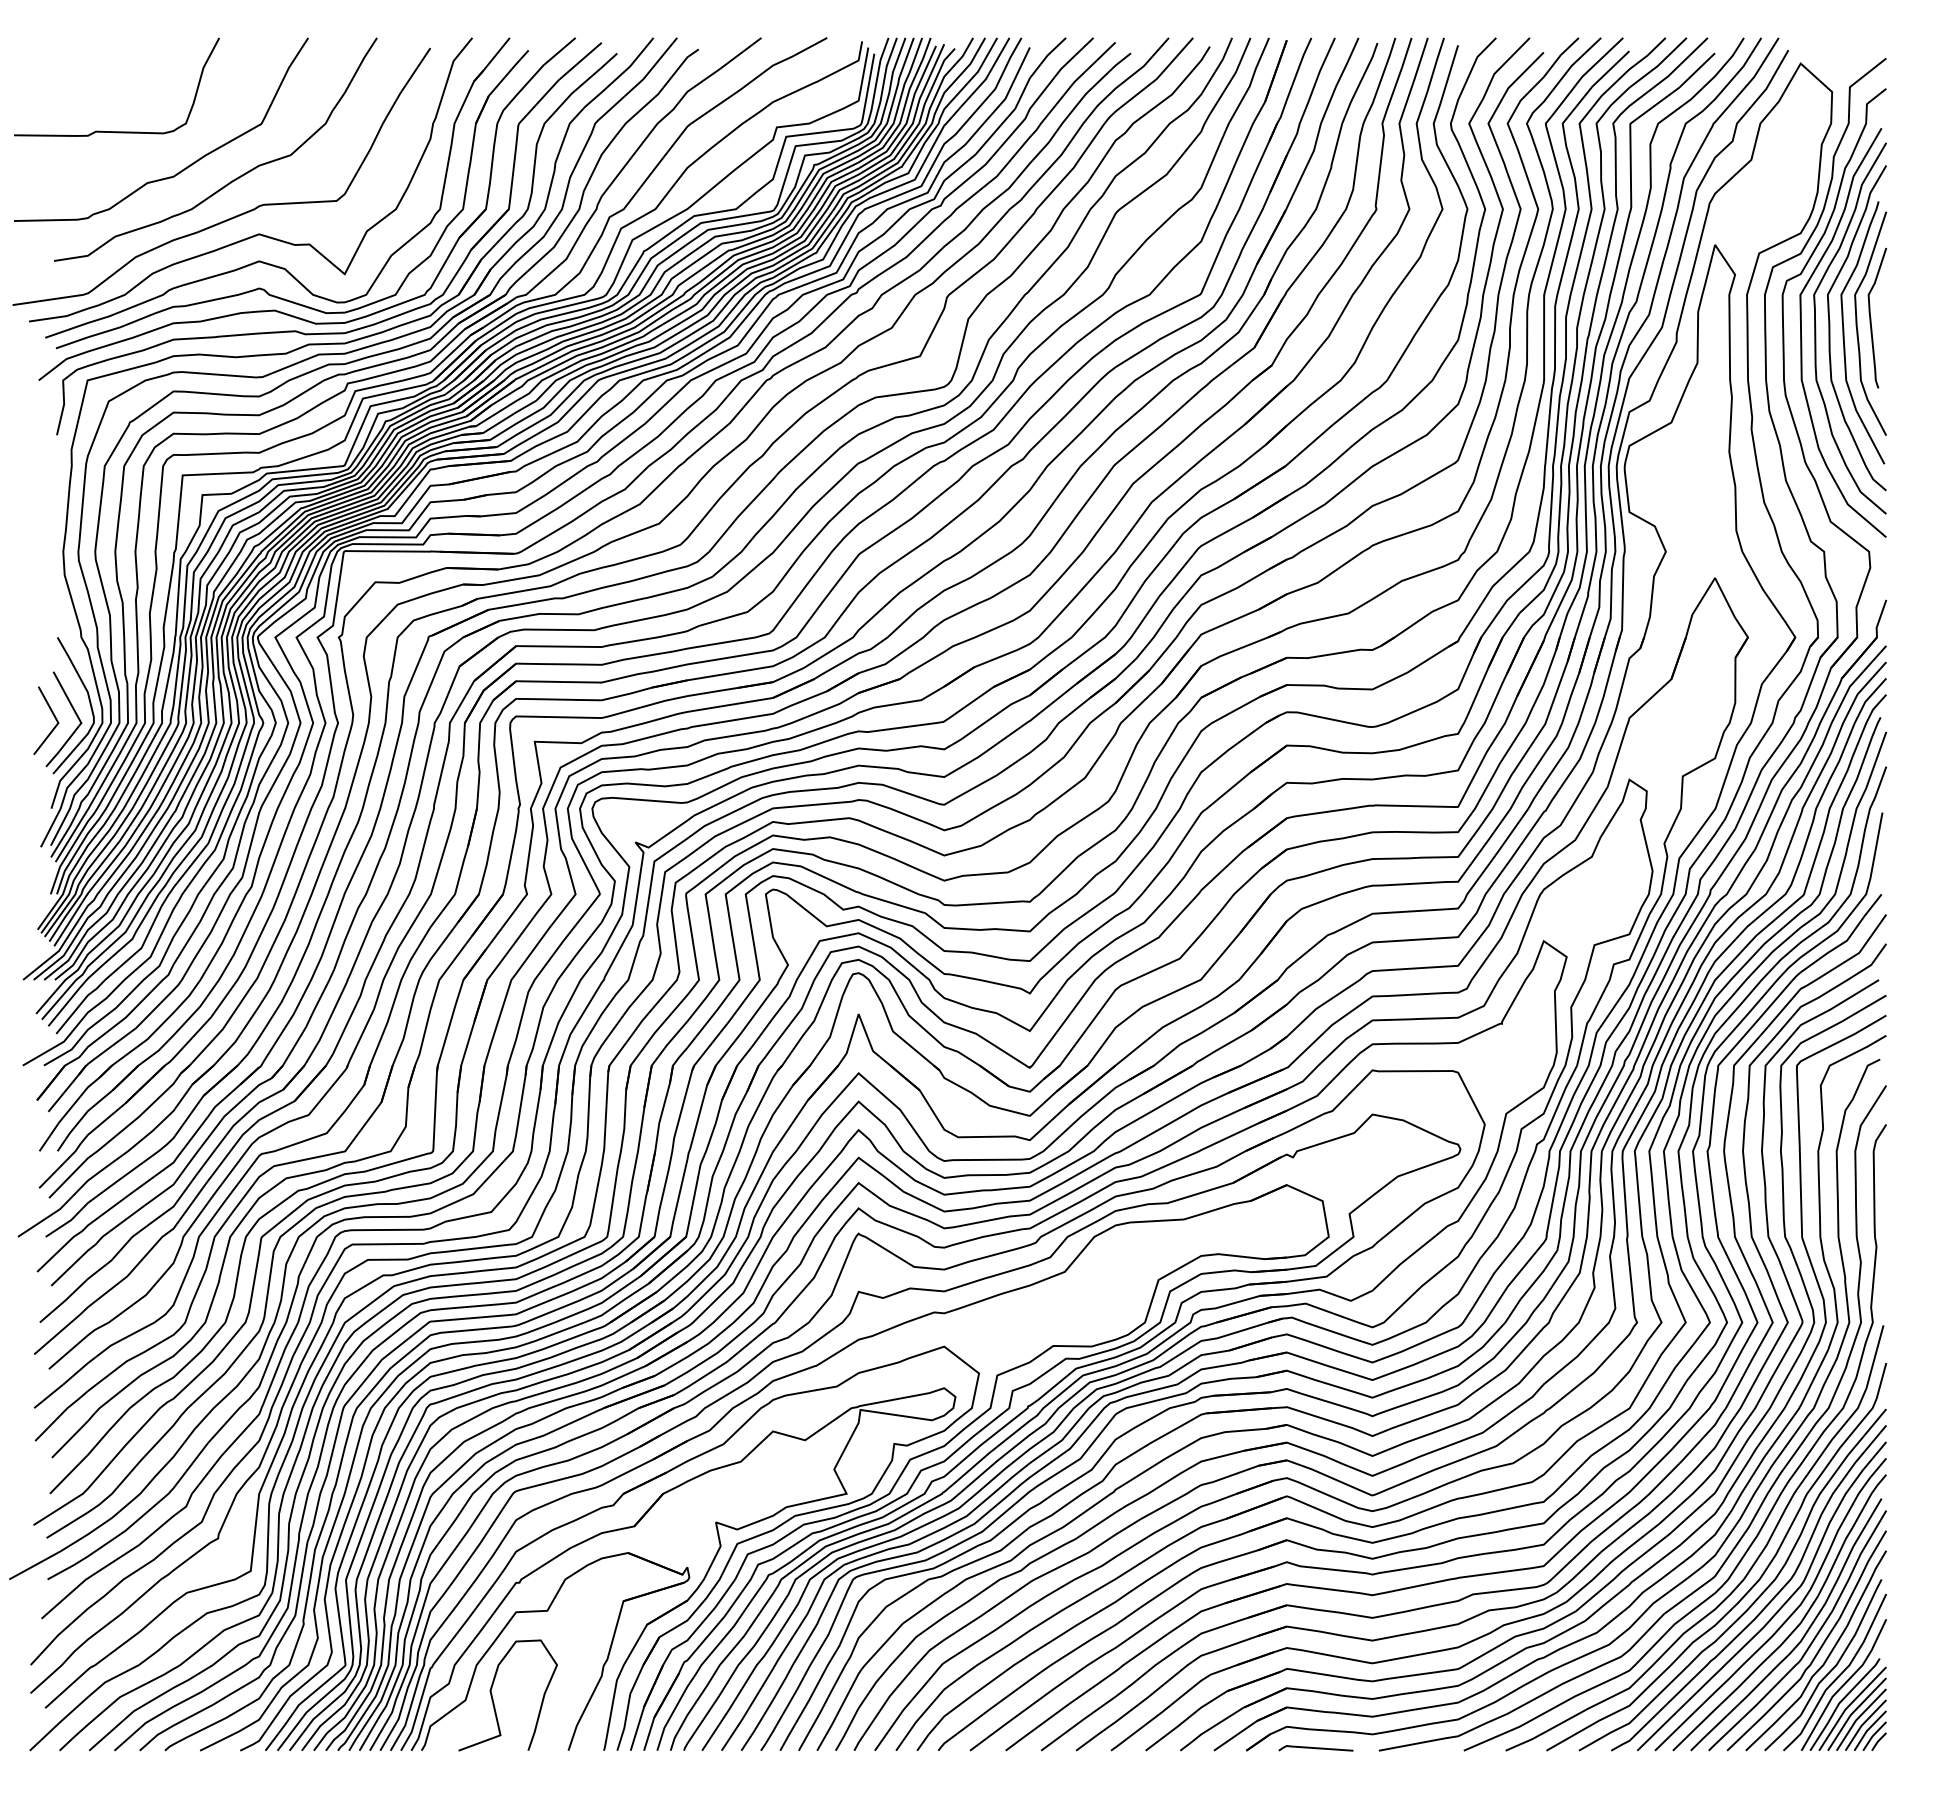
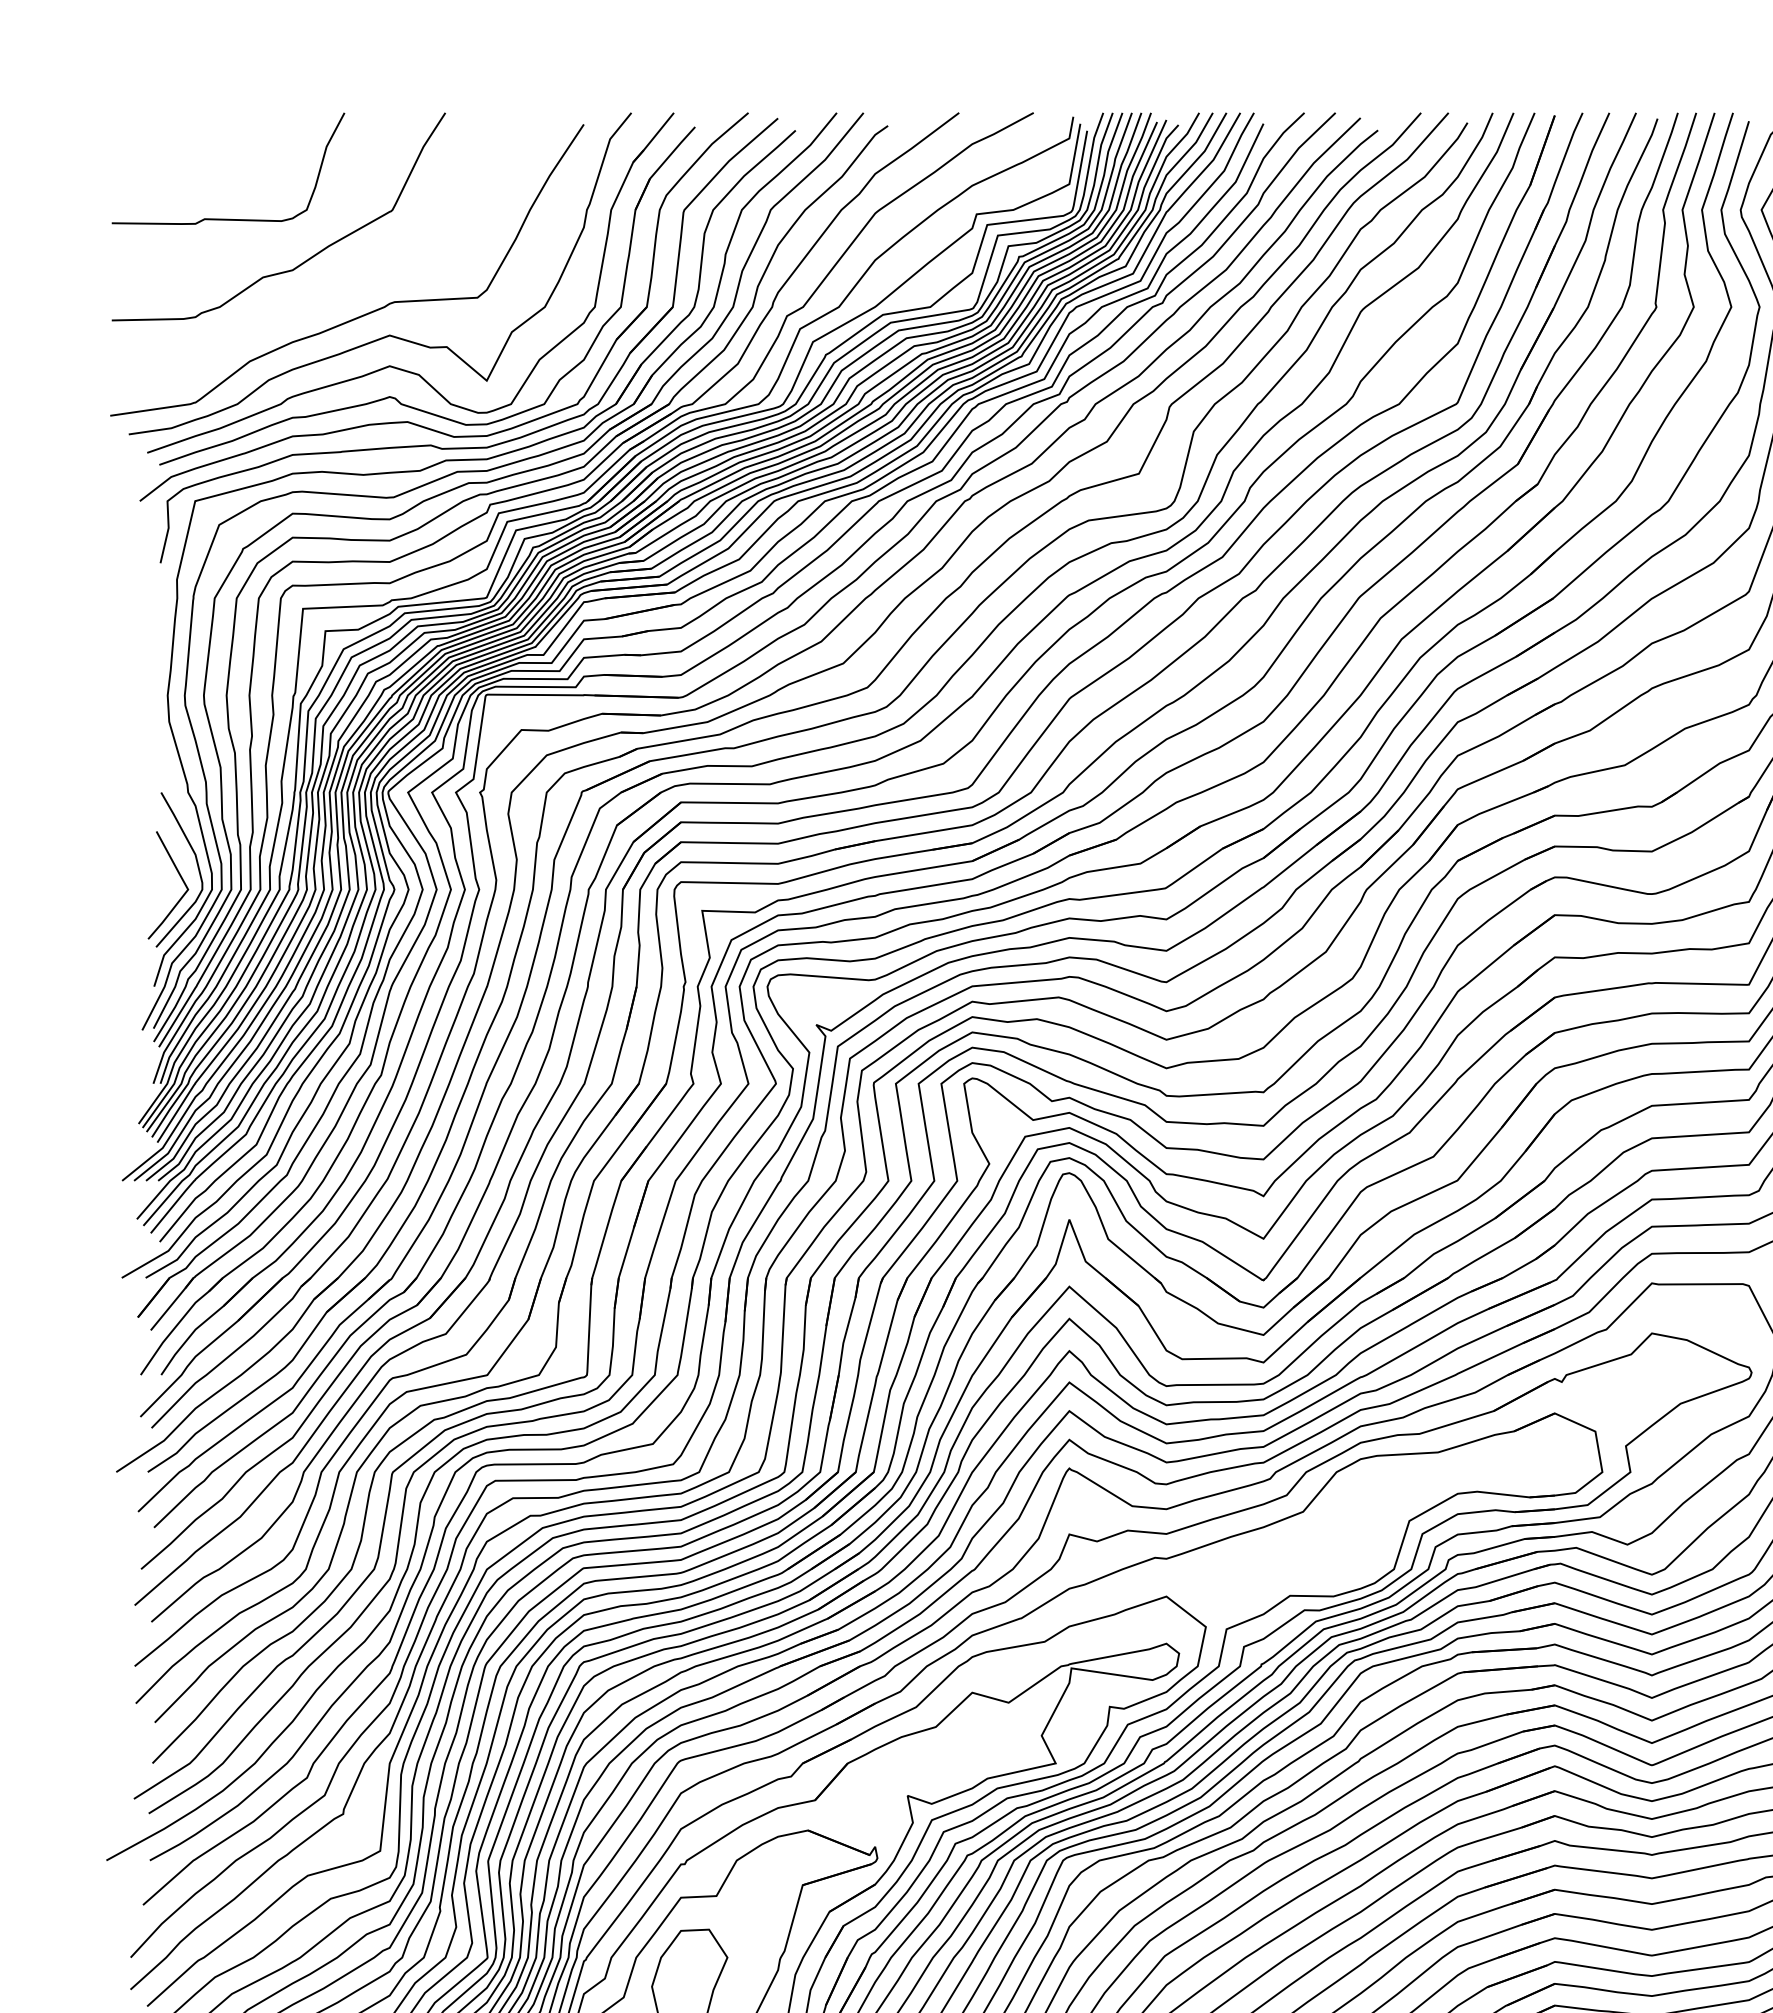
curve: (233, 179) -> (360, 273), removed
line: (53, 716) -> (156, 882), removed

